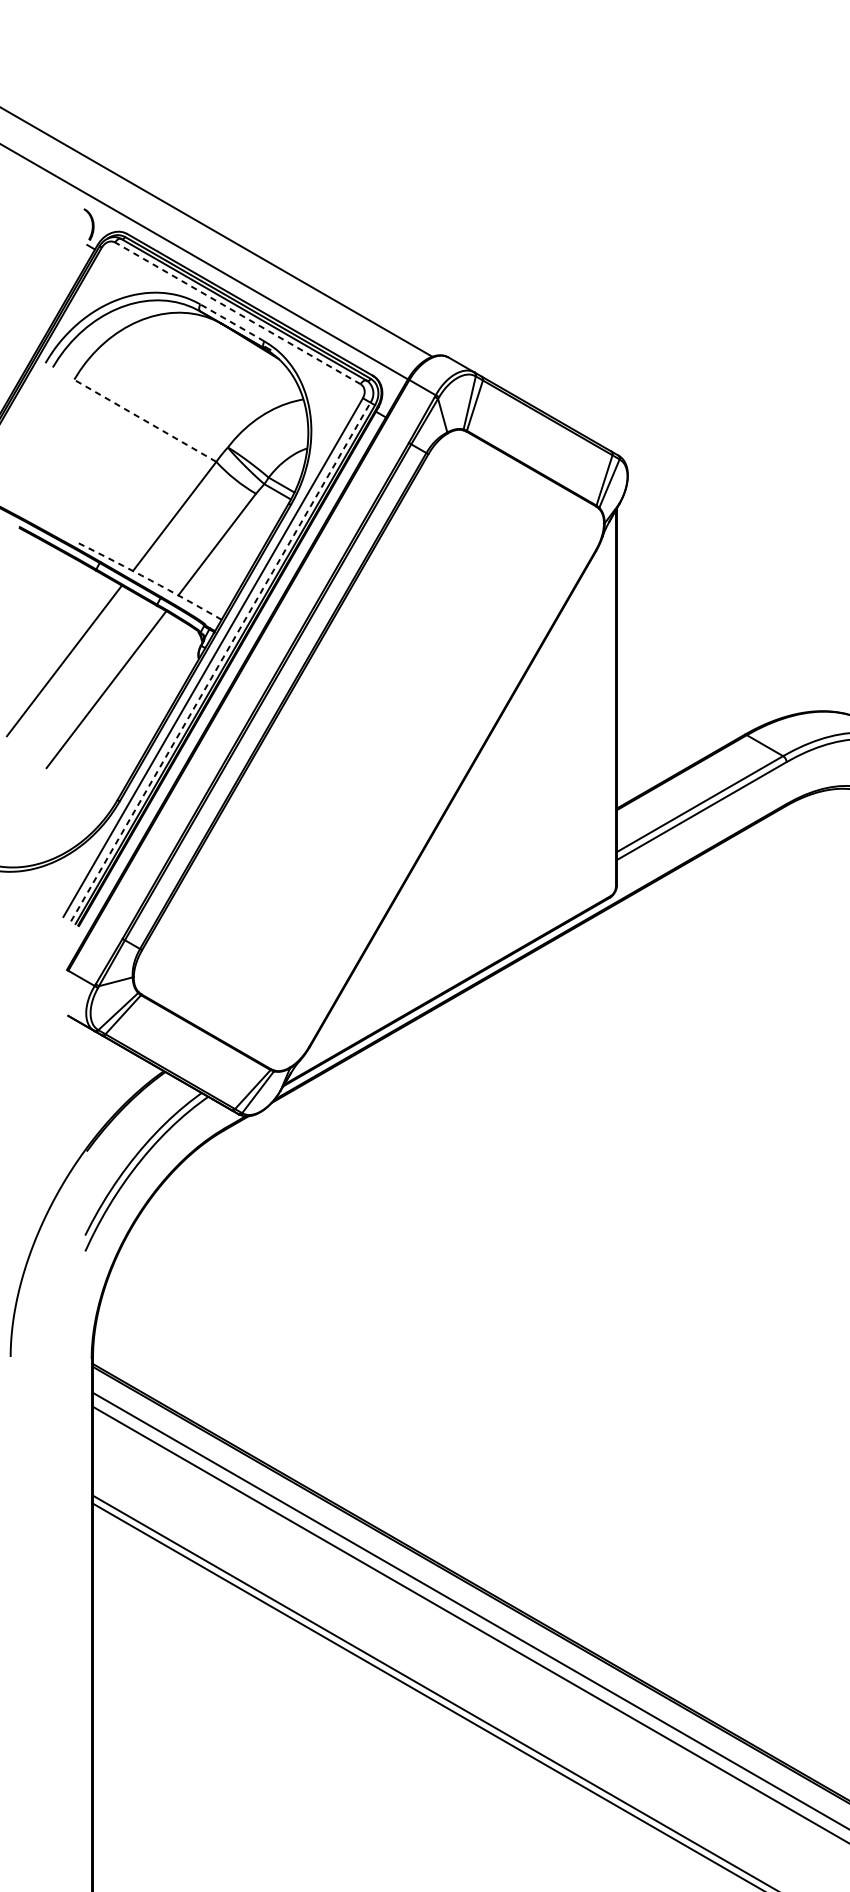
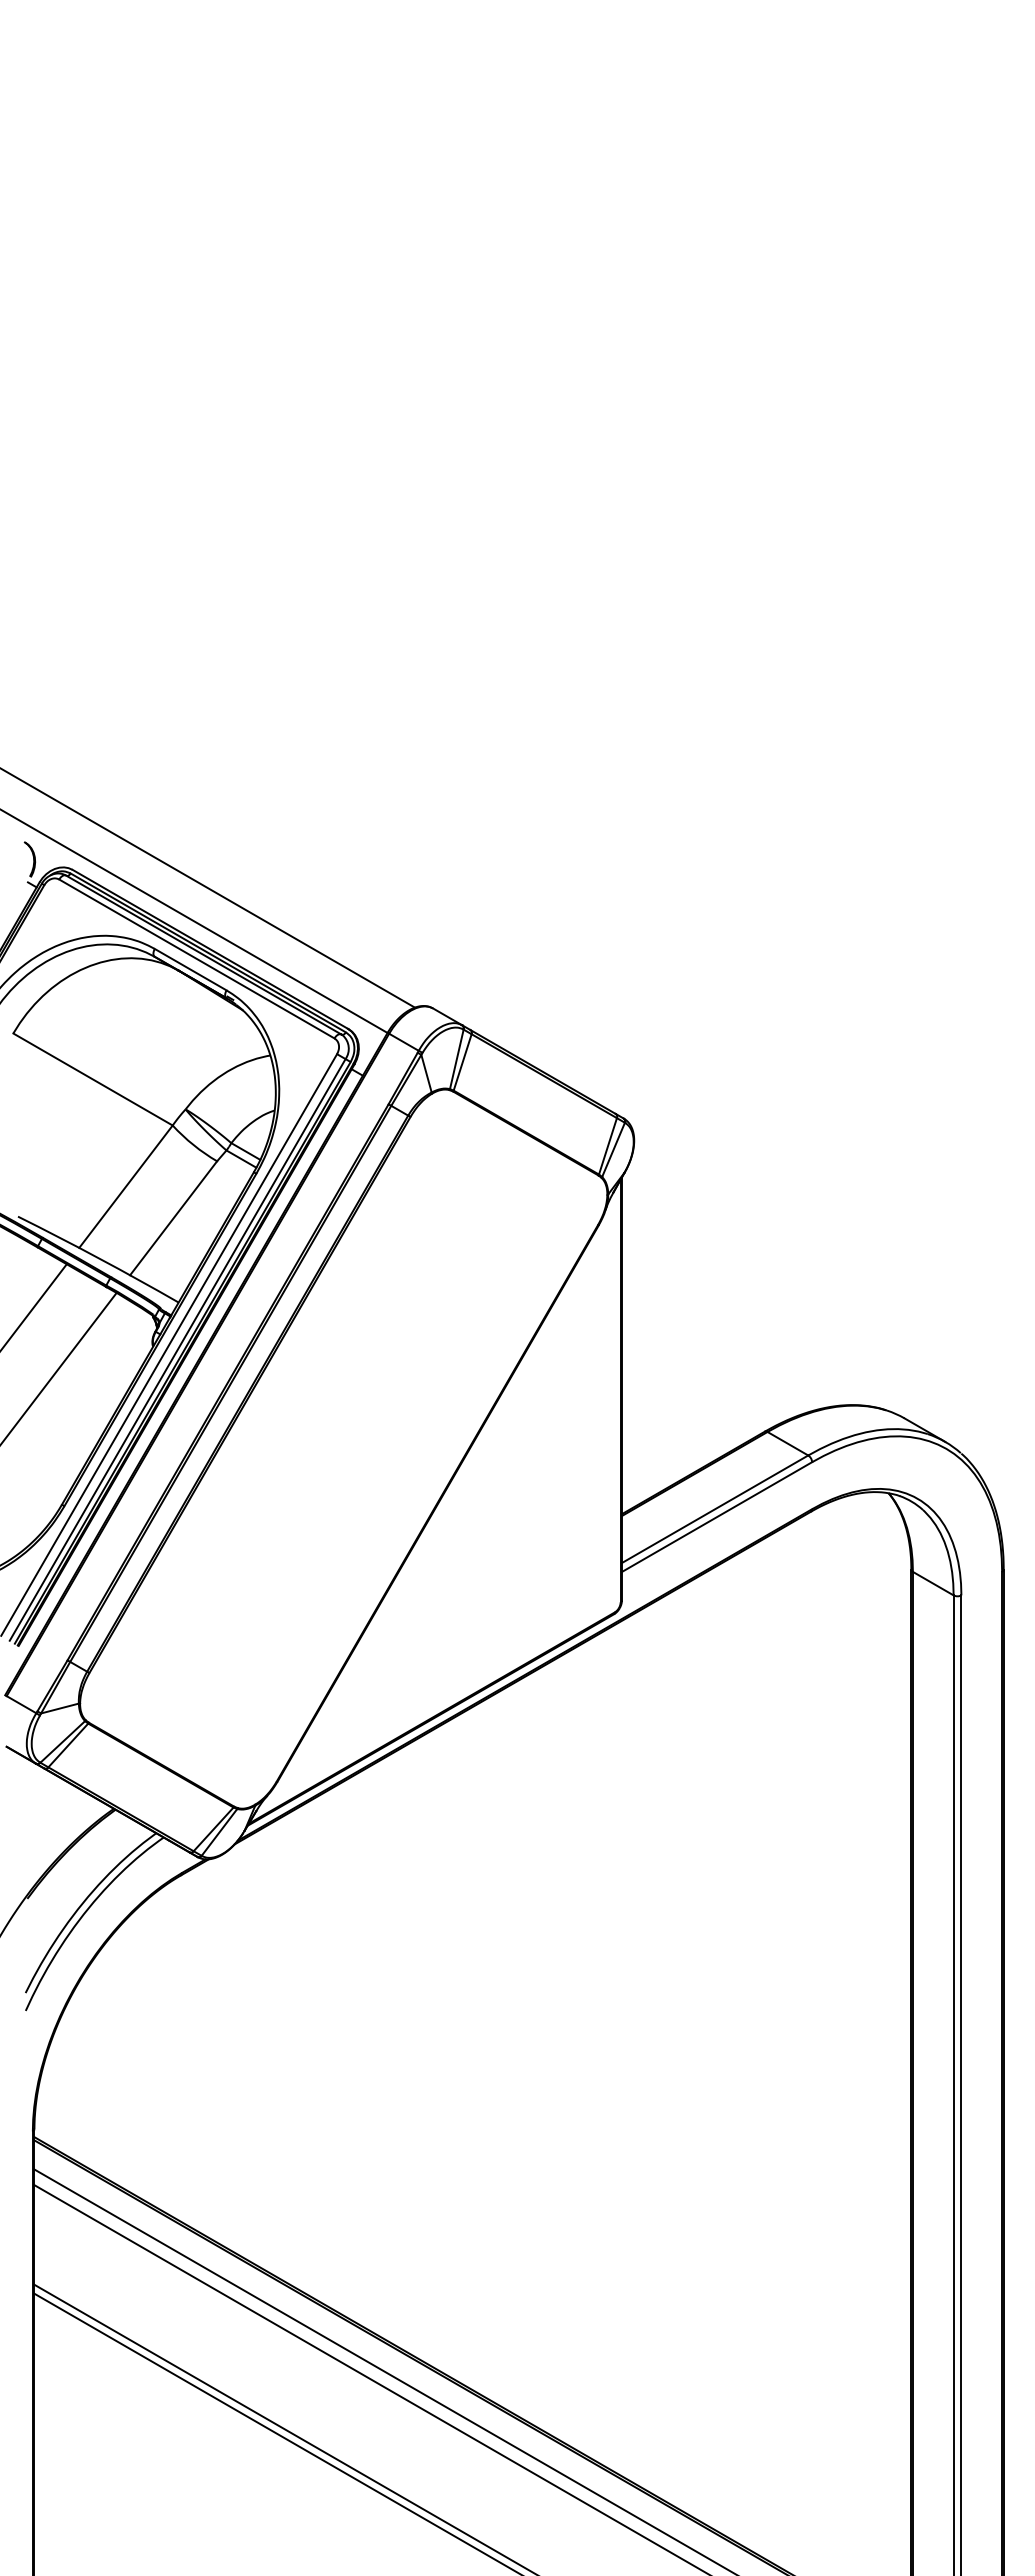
line: (237, 312) -> (196, 958), dashed -> solid
line: (232, 322) -> (190, 969), dashed -> solid
line: (145, 420) -> (93, 1079), dashed -> solid
arc: (151, 580) -> (99, 1258), dashed -> solid
line: (220, 661) -> (177, 1349), dashed -> solid

